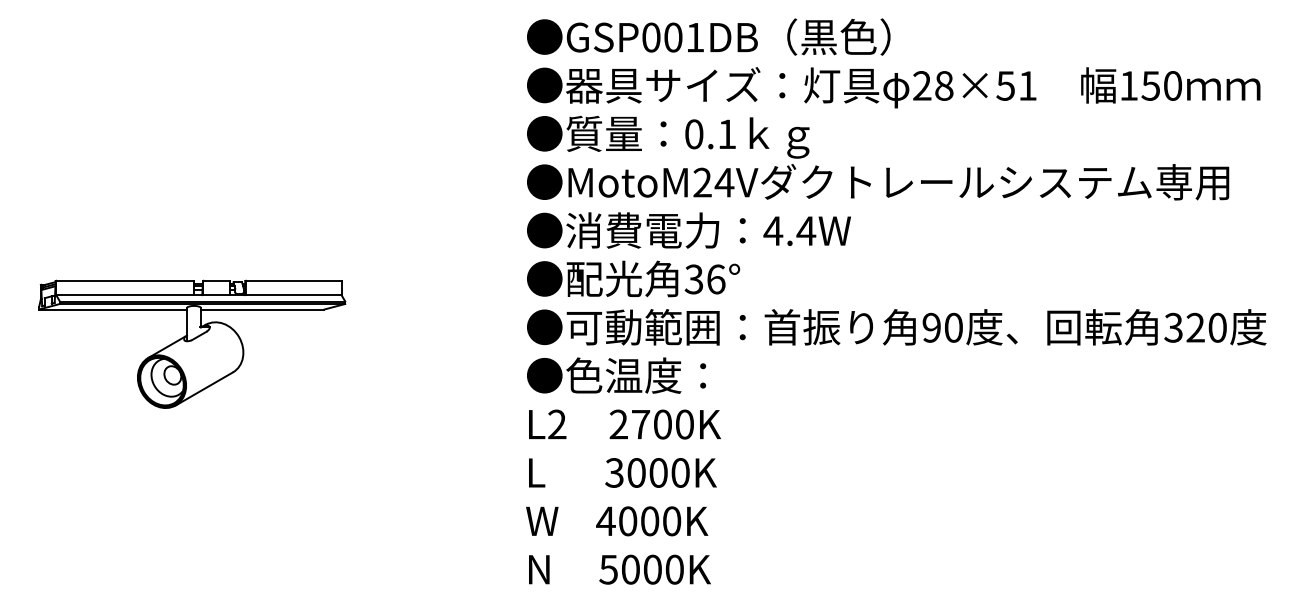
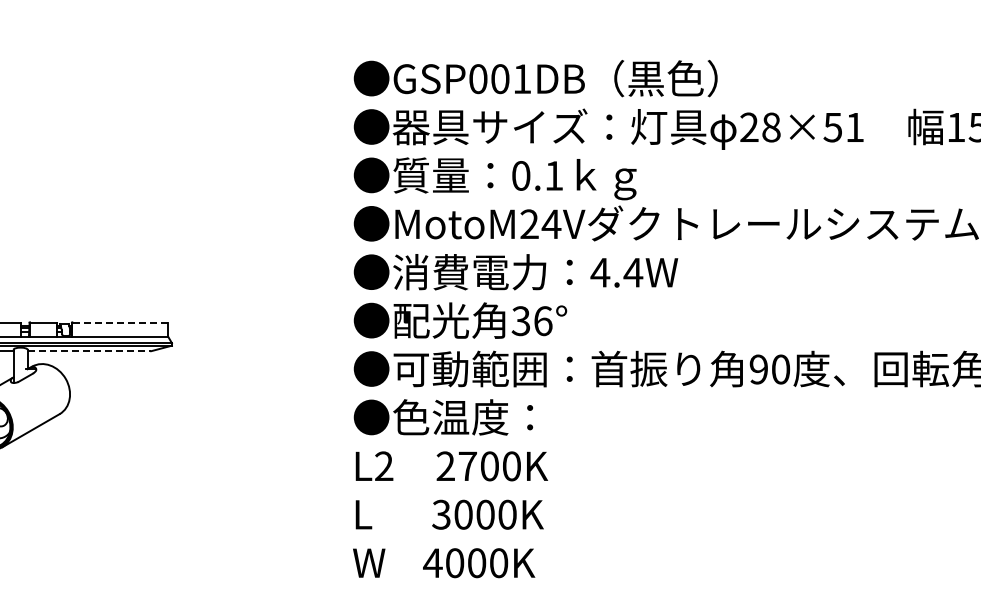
line: (293, 280) -> (120, 322), solid -> dashed
line: (262, 309) -> (89, 351), solid -> dashed

